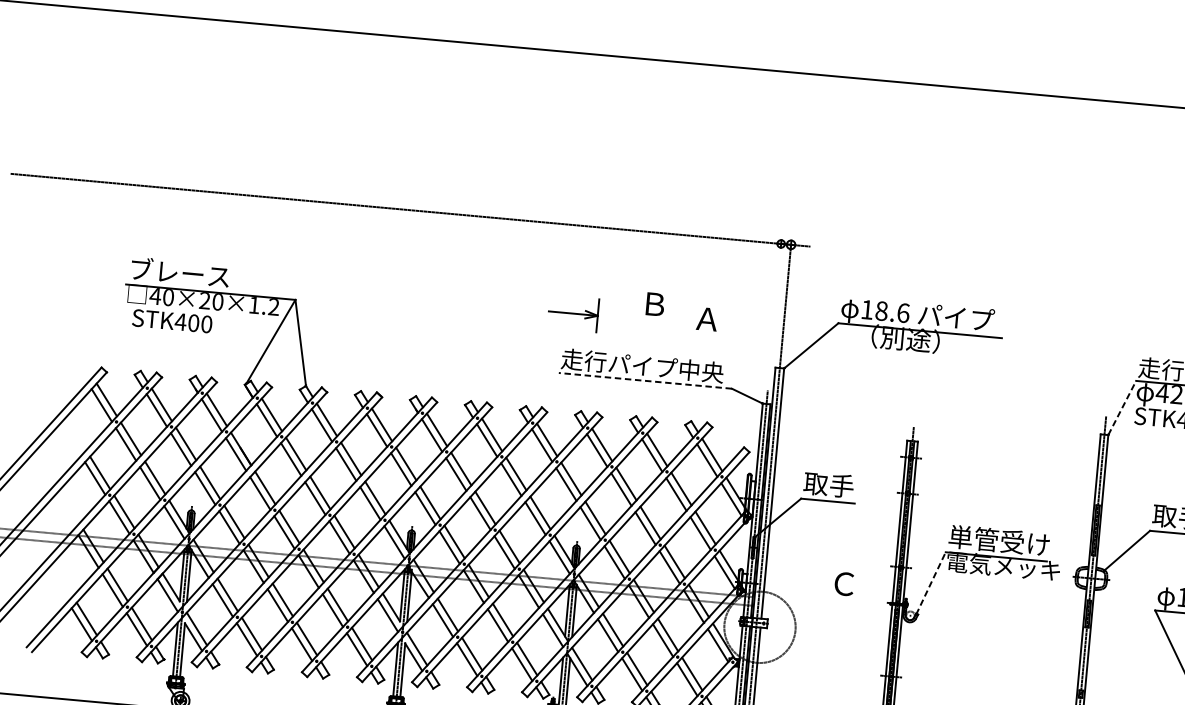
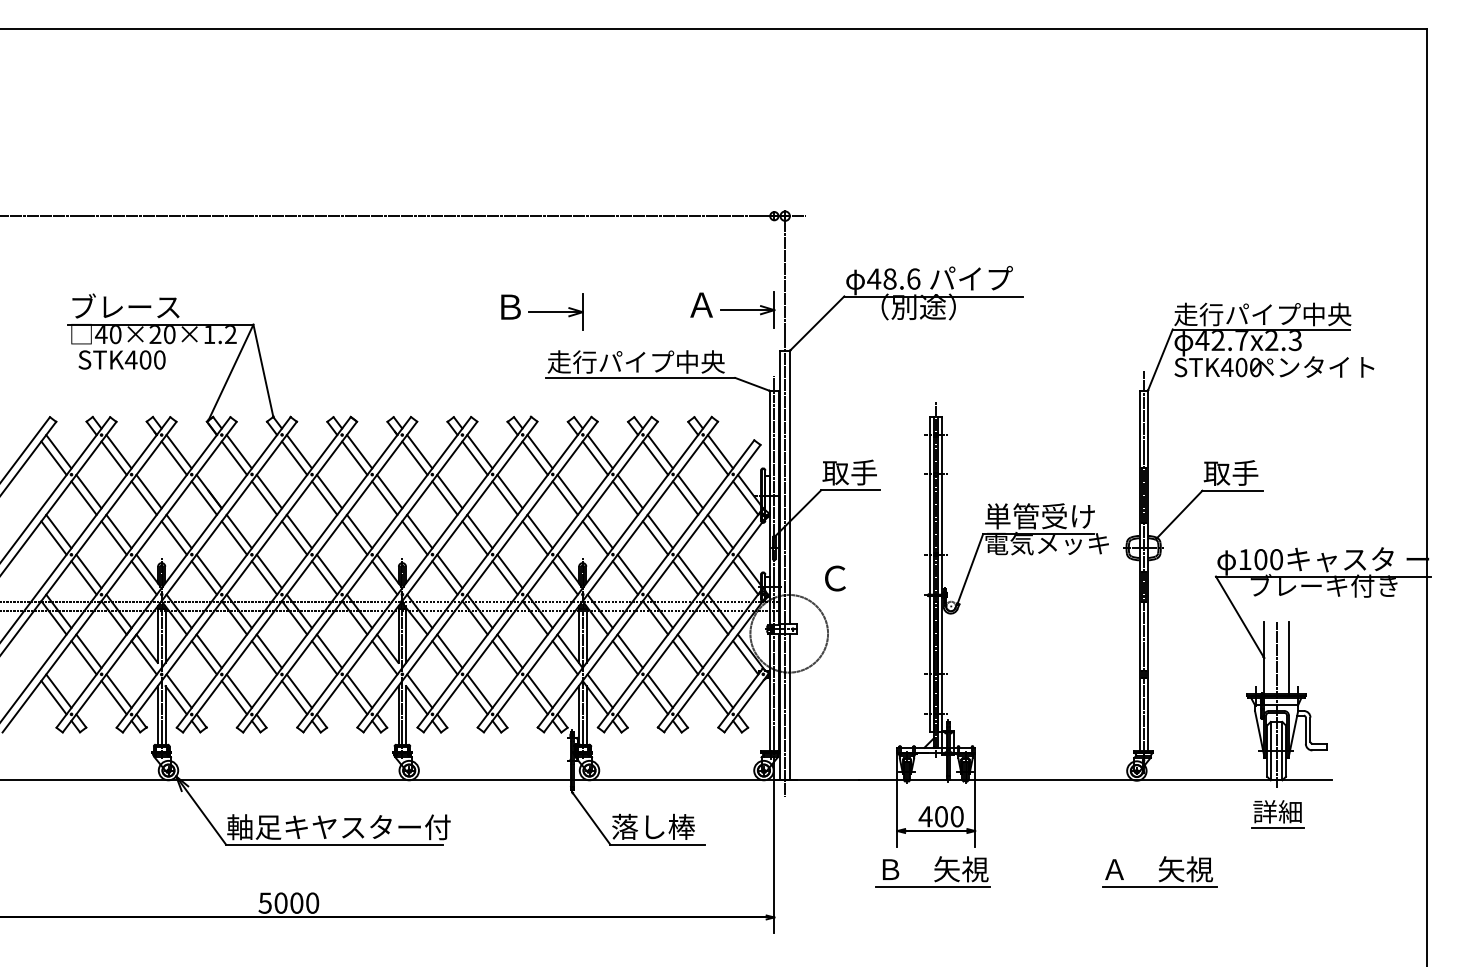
text: (654, 303) -> (510, 306), moved
text: (867, 309) -> (874, 278), 18.6 -> 48.6
part: (748, 327) -> (747, 309), added
line: (645, 380) -> (640, 377), dashed -> solid
line: (1122, 407) -> (1160, 359), dashed -> solid
line: (931, 583) -> (970, 569), dashed -> solid
text: (844, 584) -> (835, 578), moved

